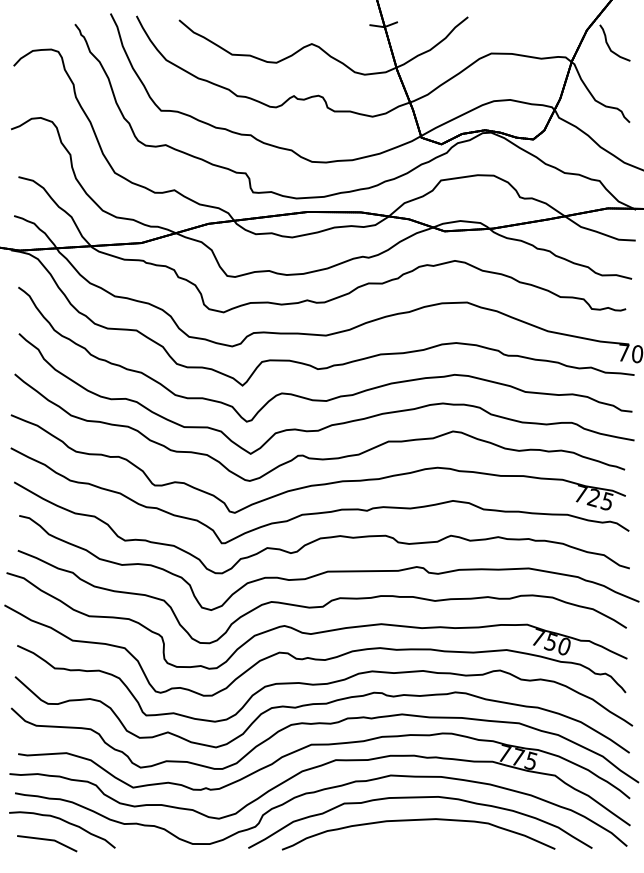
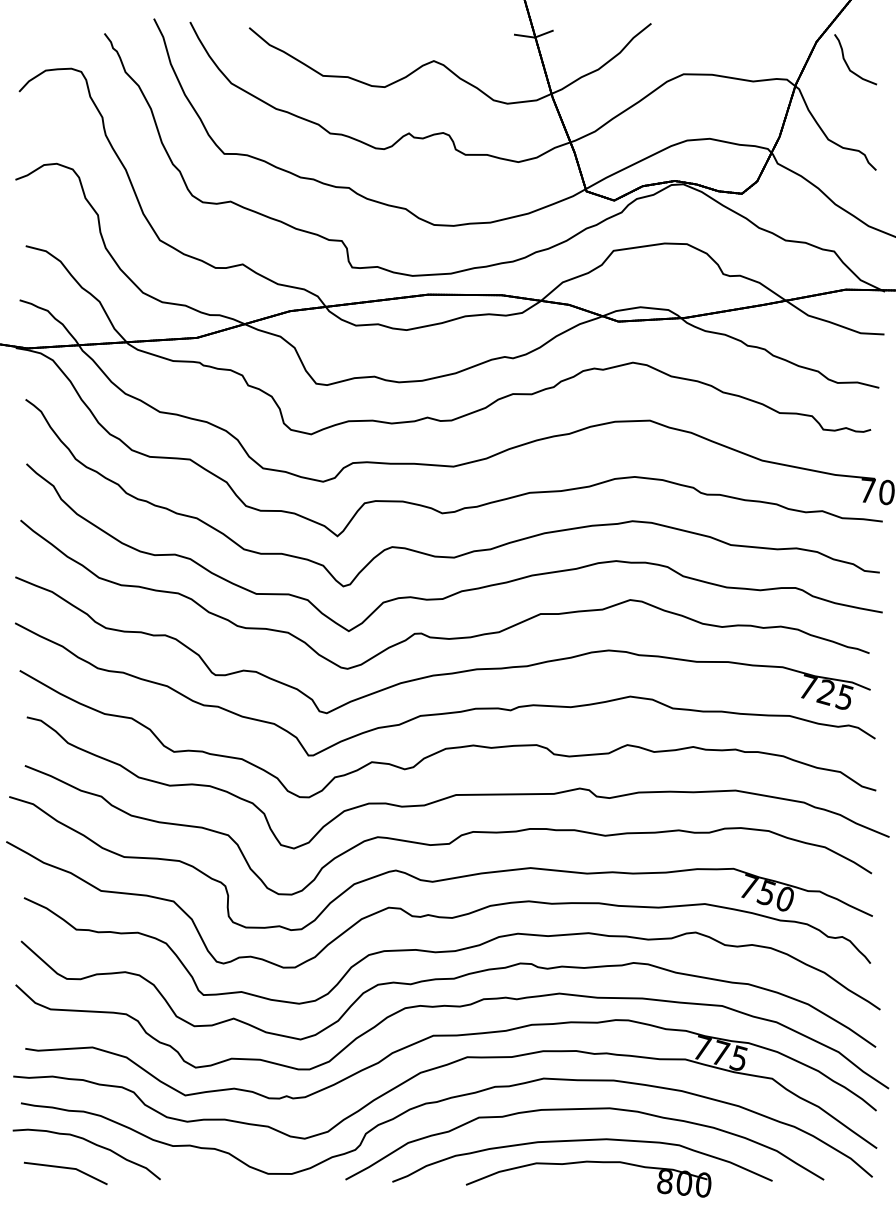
part: (422, 836) -> (587, 1163), added

